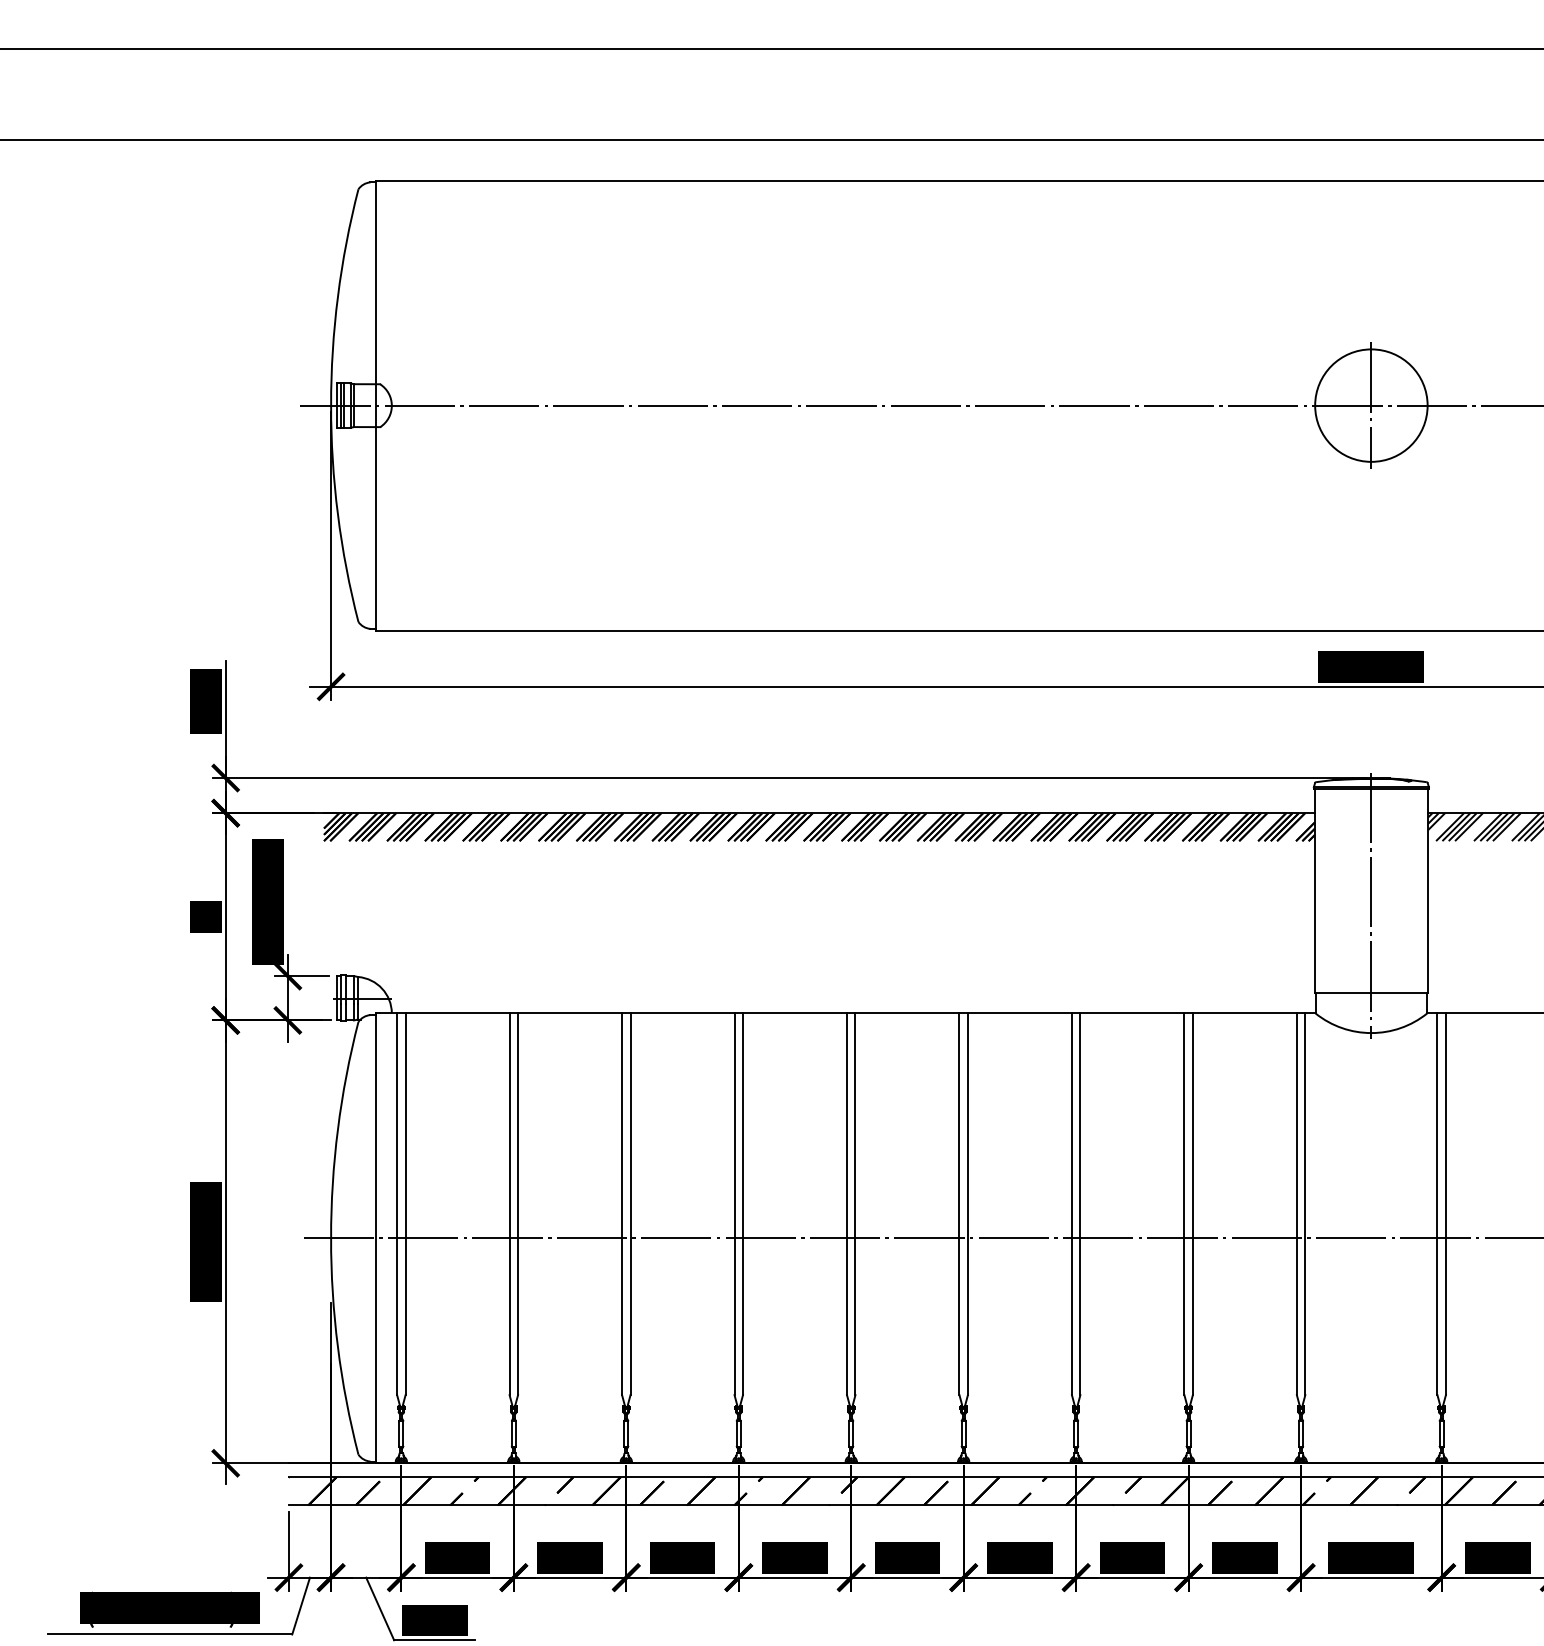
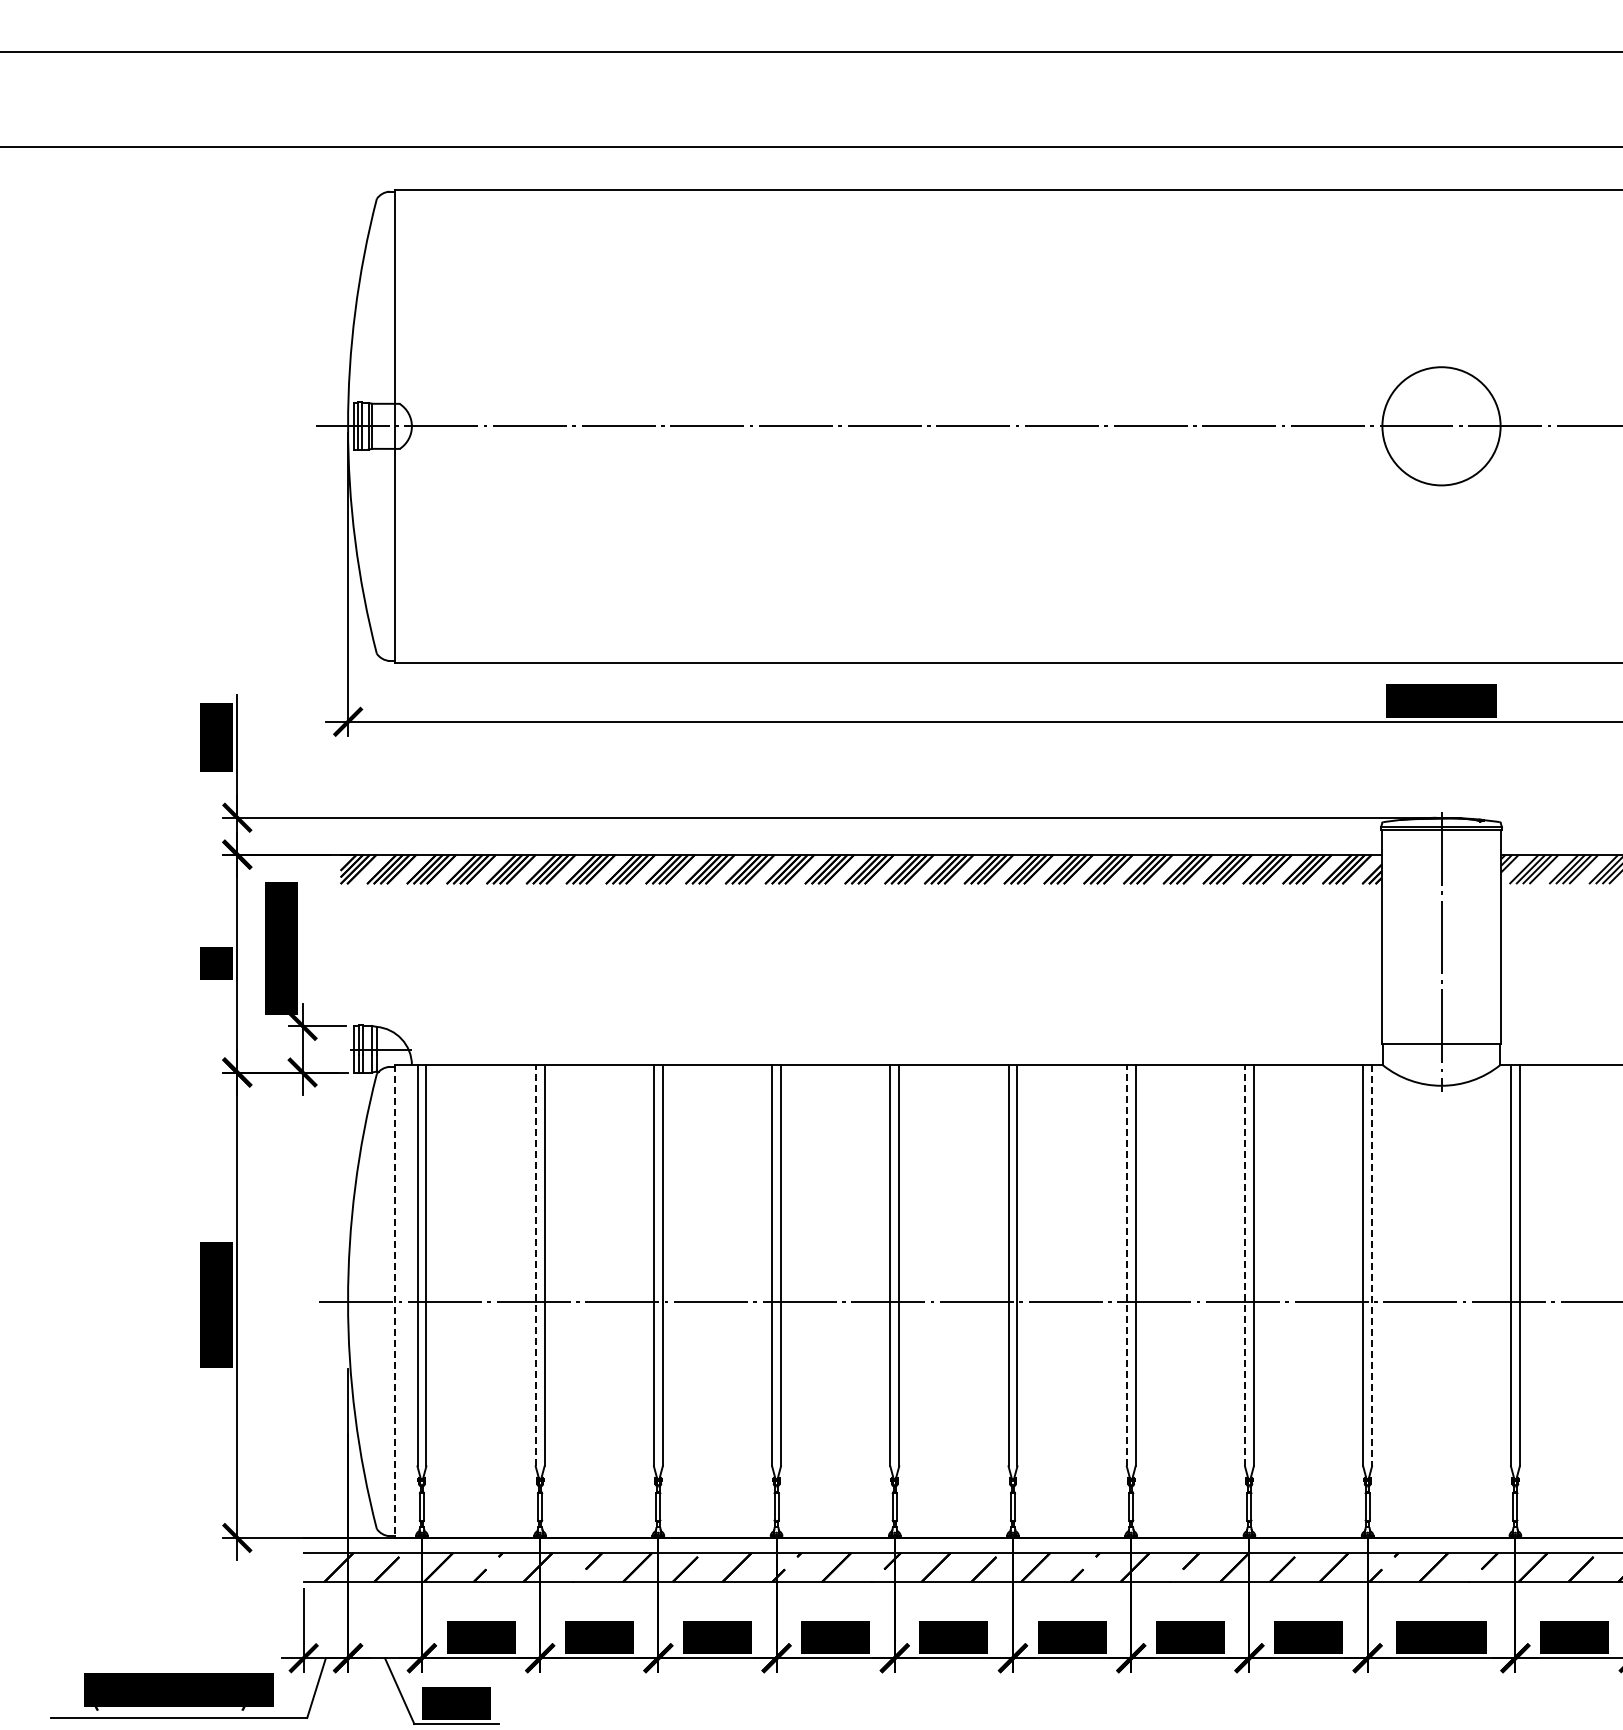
line: (1371, 404) -> (1441, 425), removed
line: (509, 1204) -> (535, 1265), solid -> dashed
line: (1071, 1204) -> (1126, 1265), solid -> dashed
line: (1183, 1204) -> (1244, 1265), solid -> dashed
line: (1305, 1204) -> (1372, 1265), solid -> dashed
line: (376, 1239) -> (395, 1302), solid -> dashed

